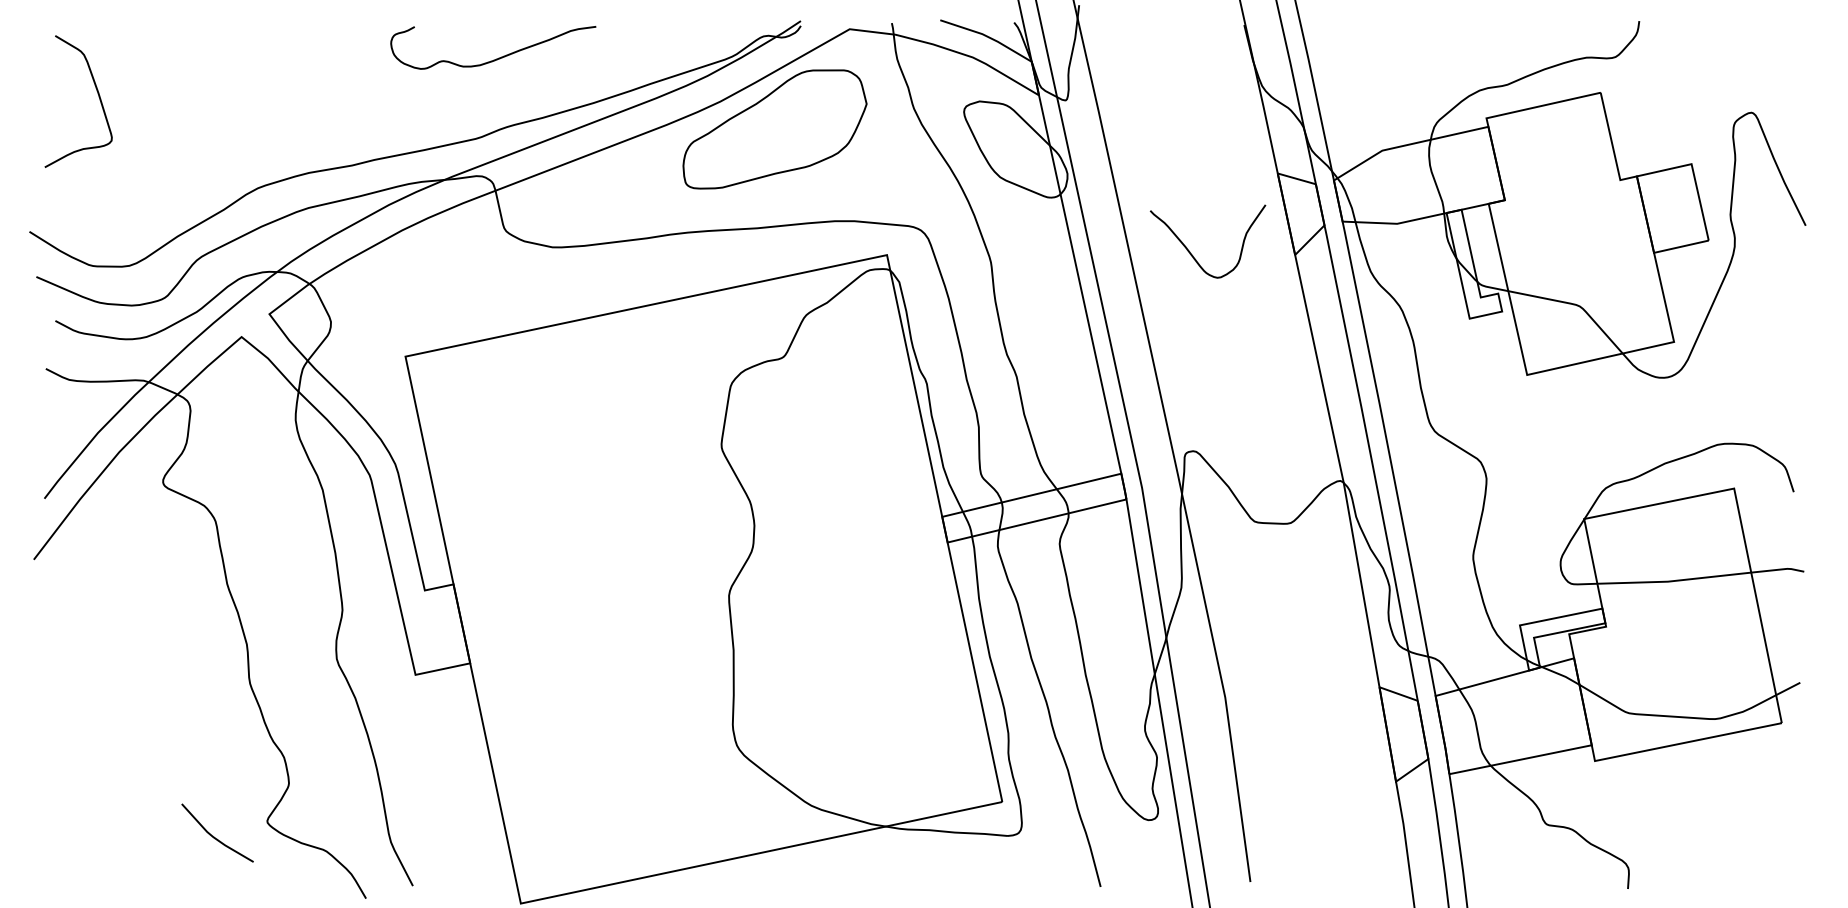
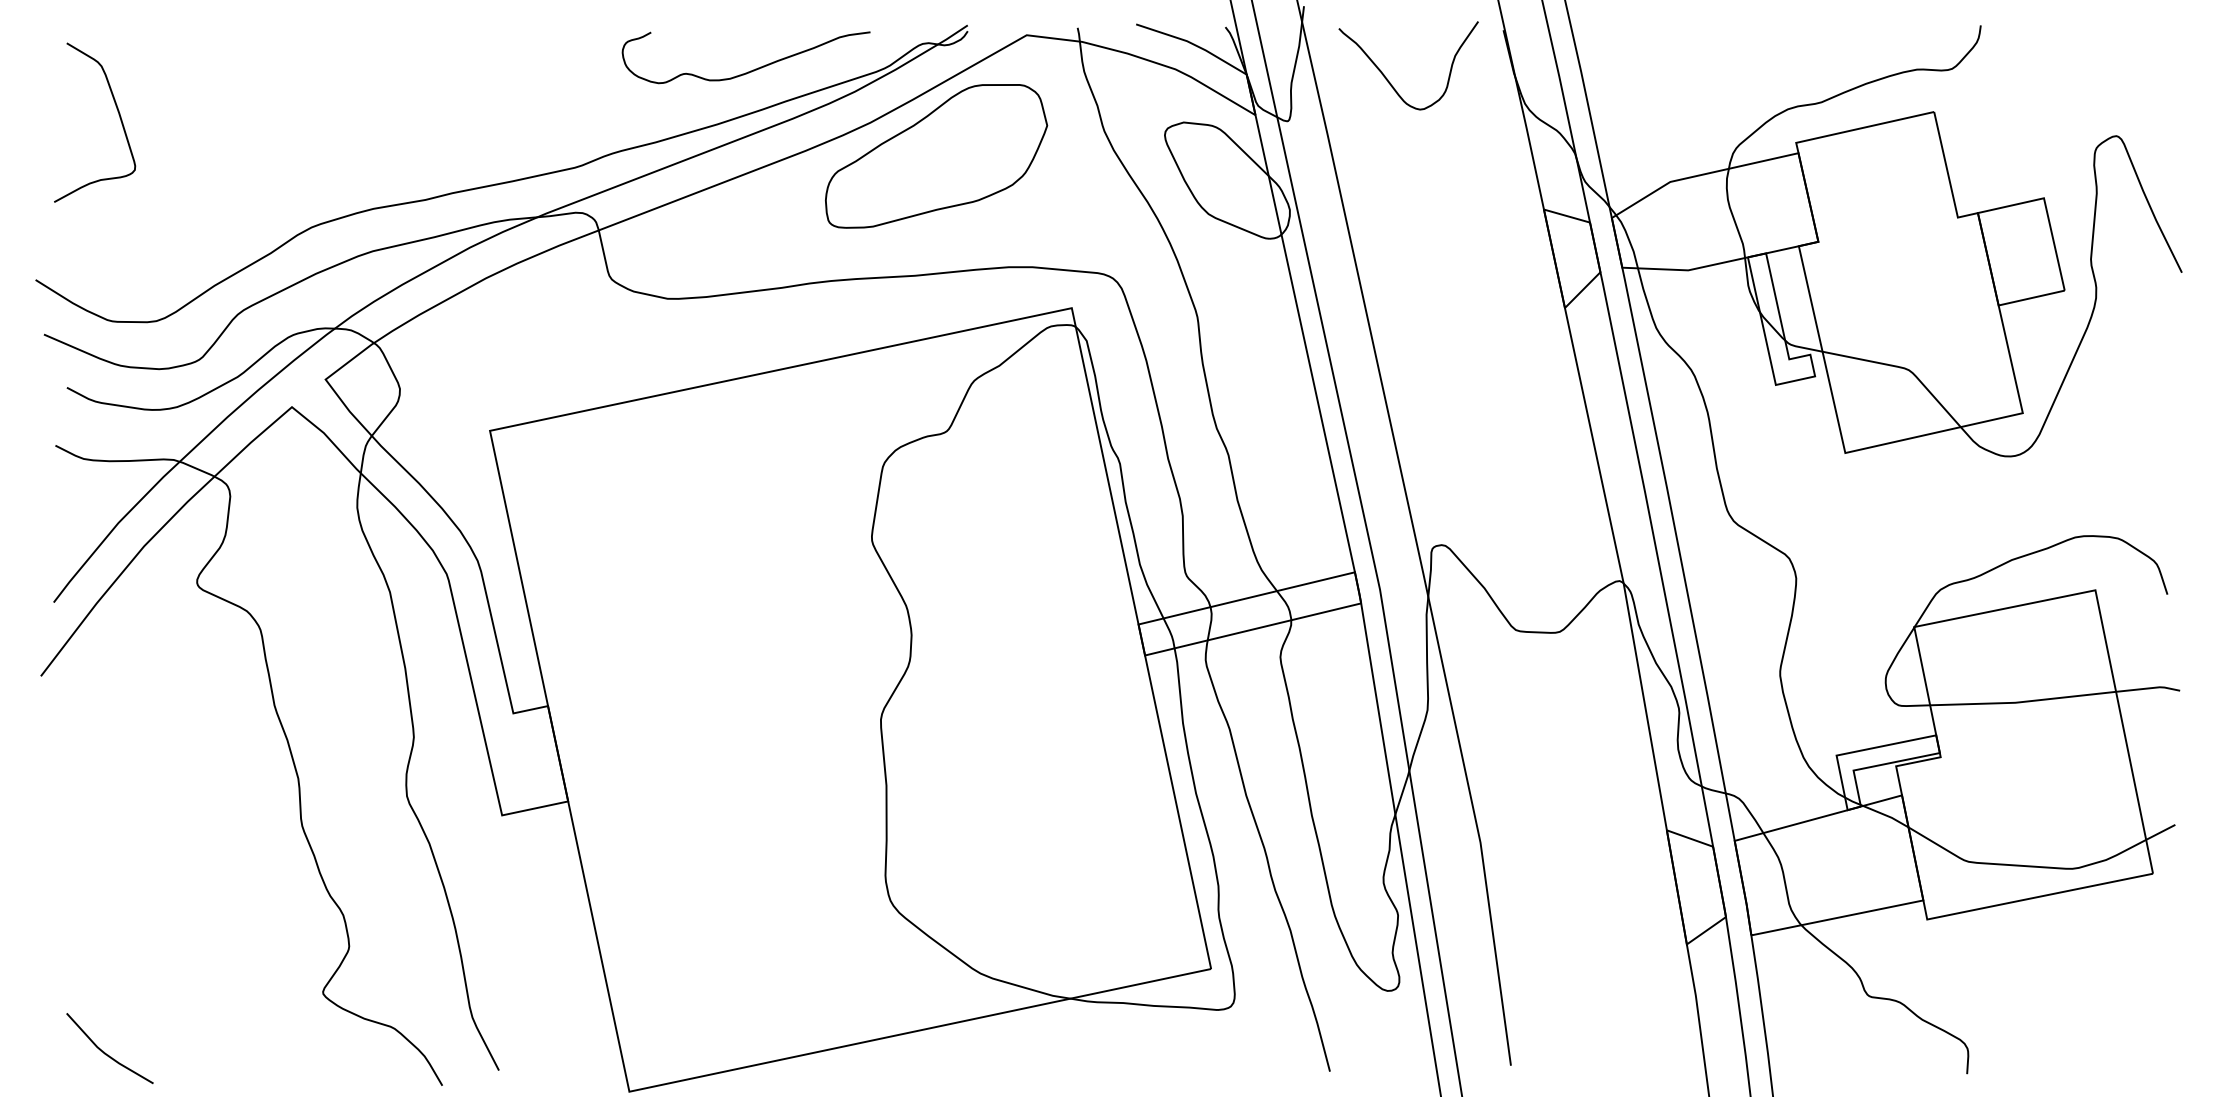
curve: (496, 58) -> (750, 70), moved
curve: (1191, 252) -> (1388, 79), moved
line: (213, 836) -> (105, 1052), moved

